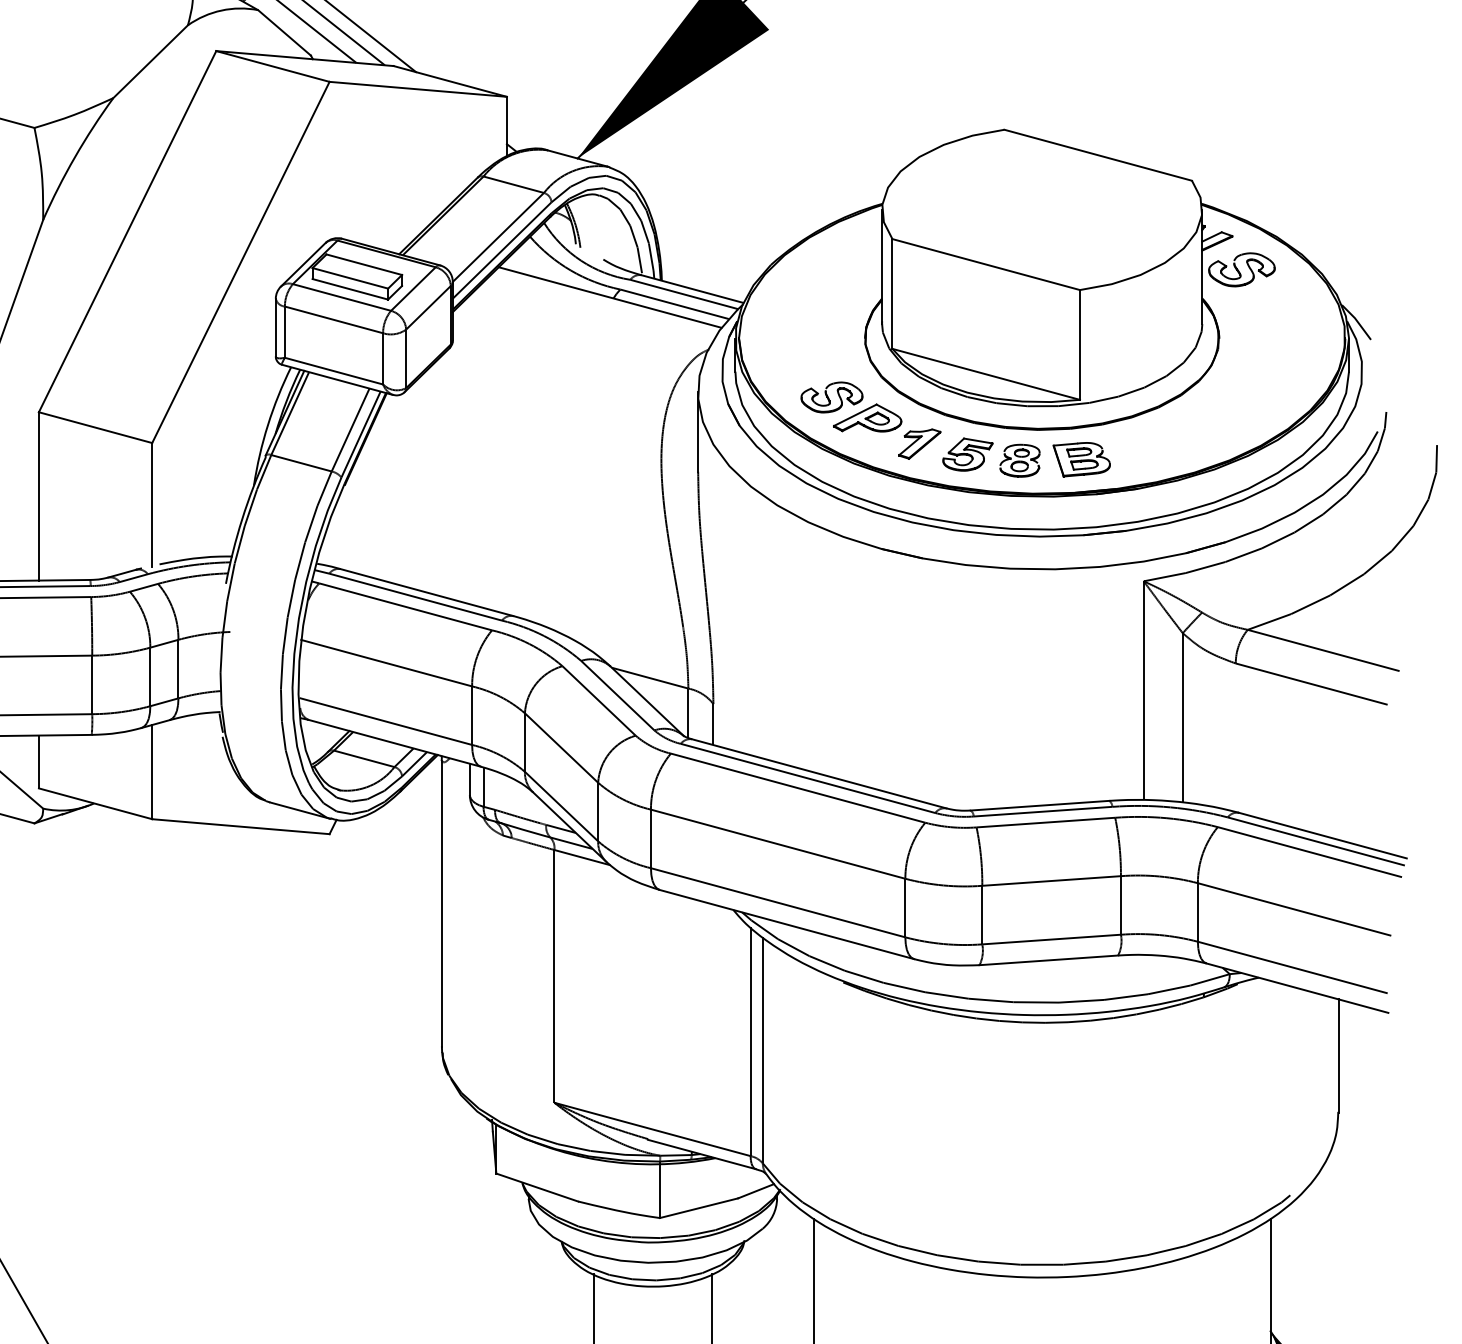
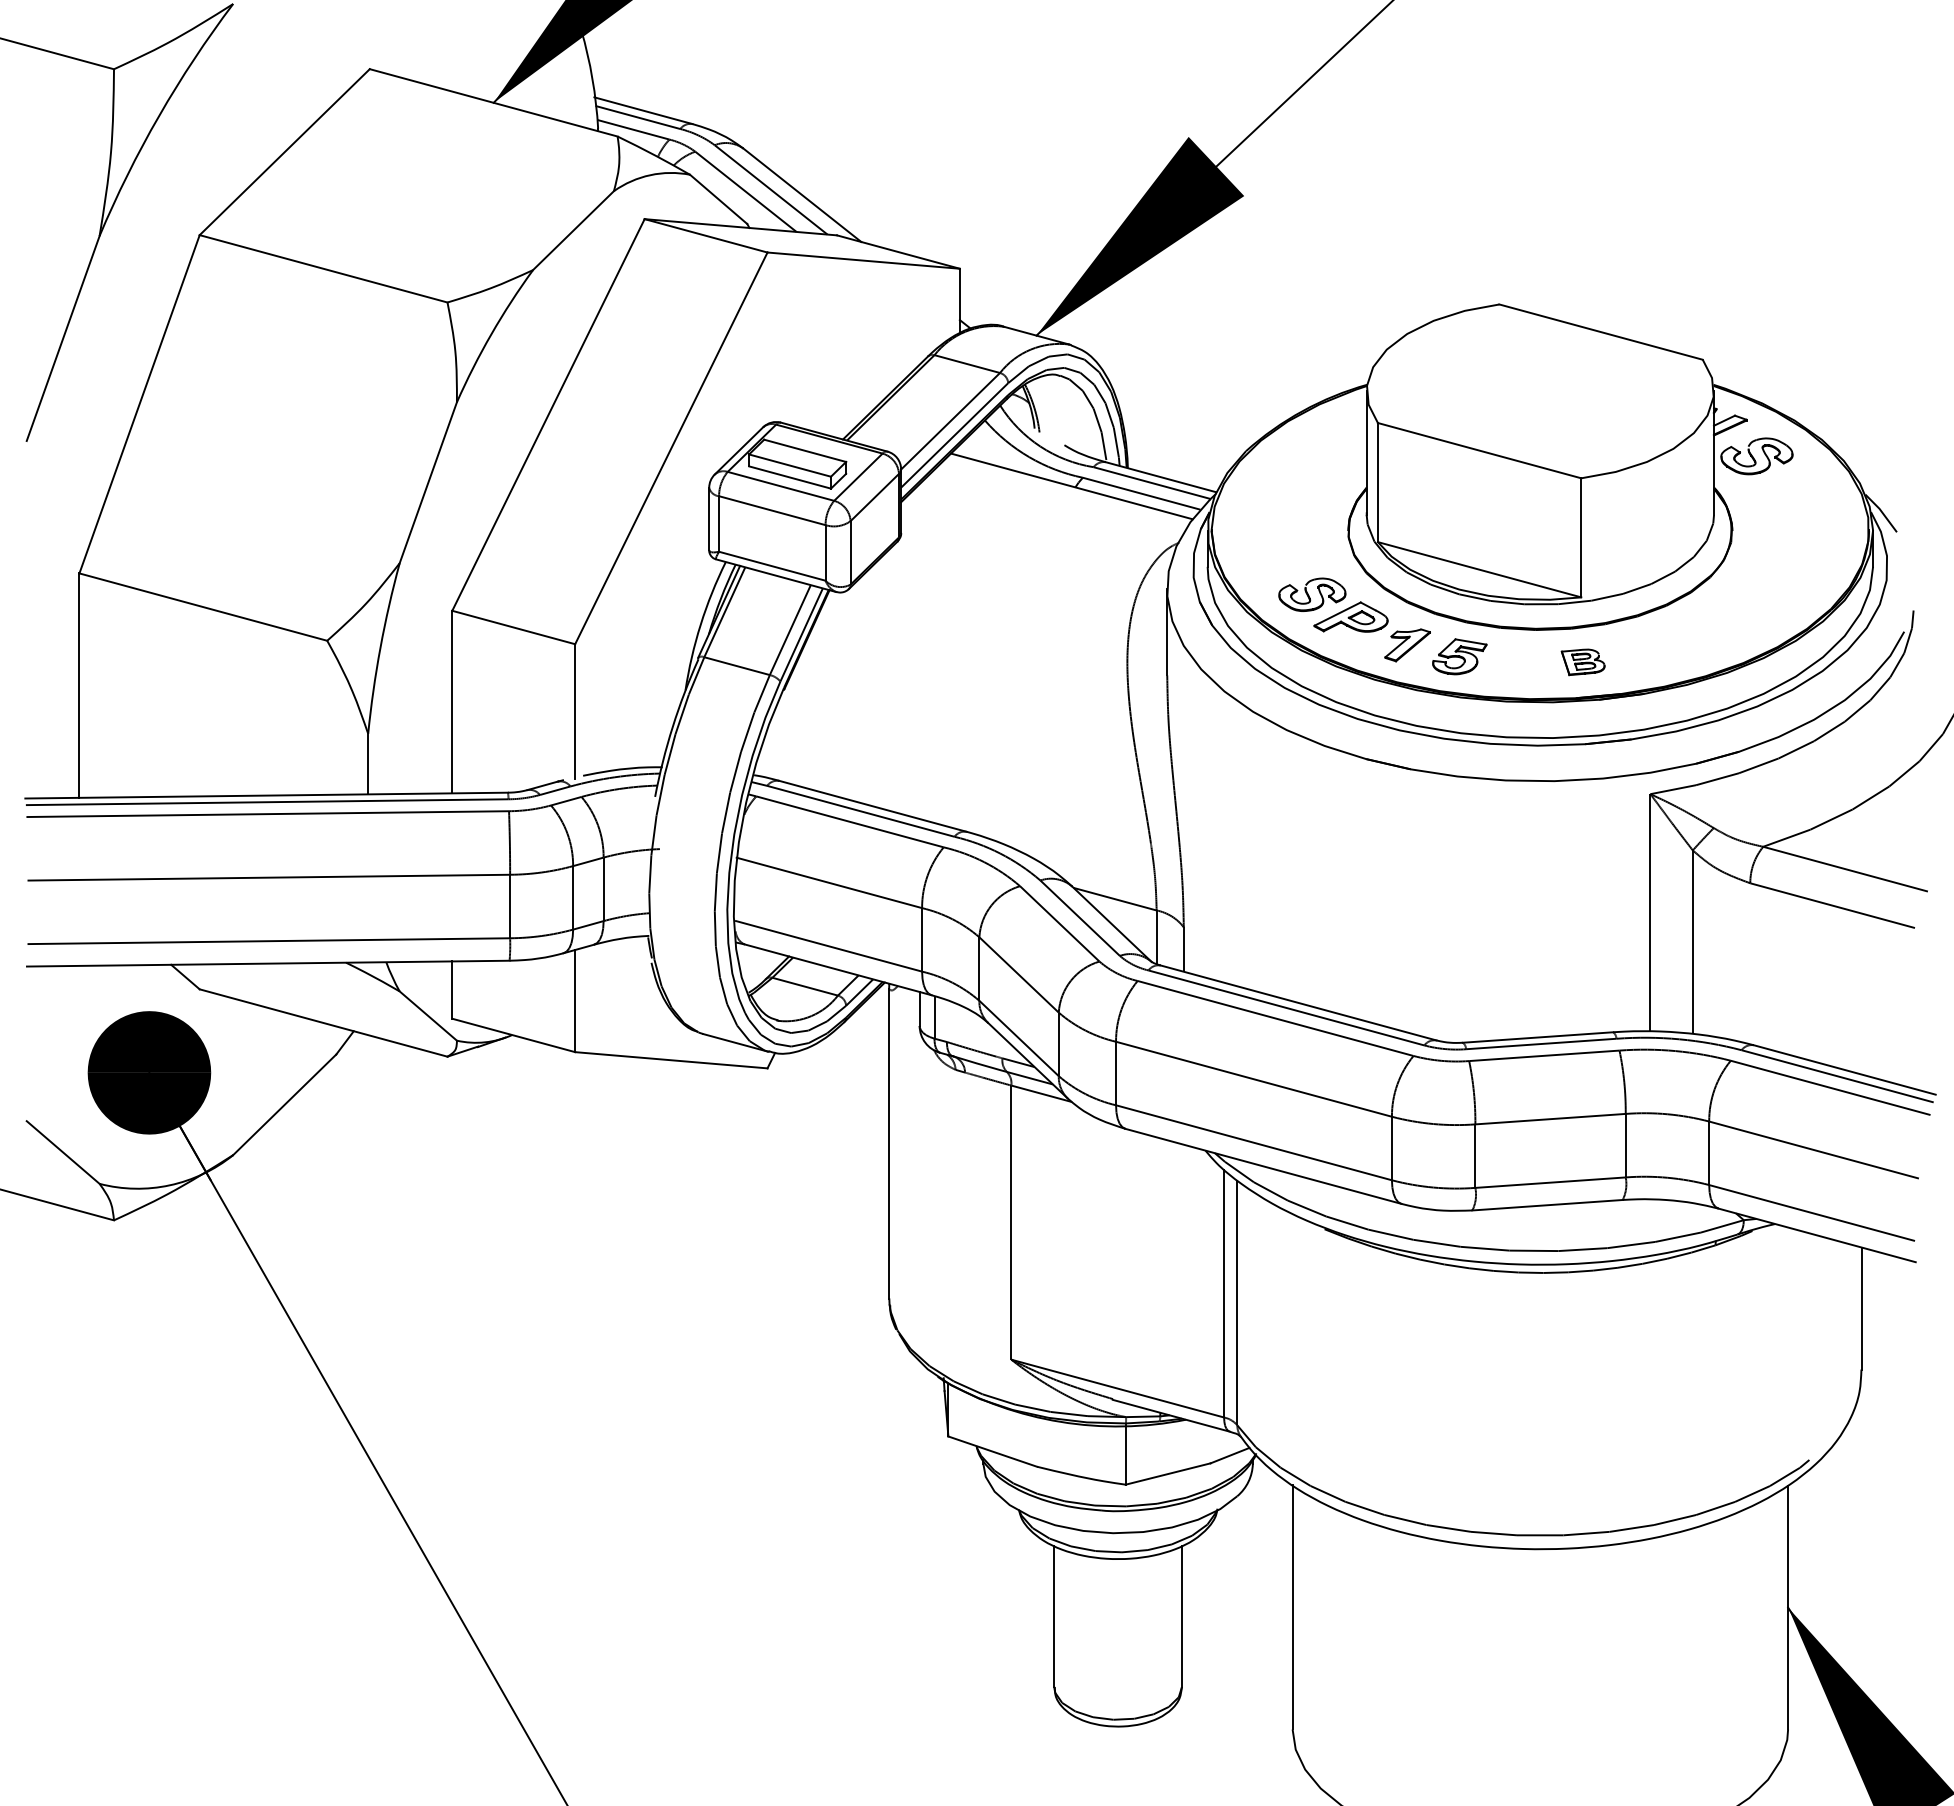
part: (1081, 459) -> (1582, 662), size x0.7
part: (1020, 460) -> (1516, 663), removed

